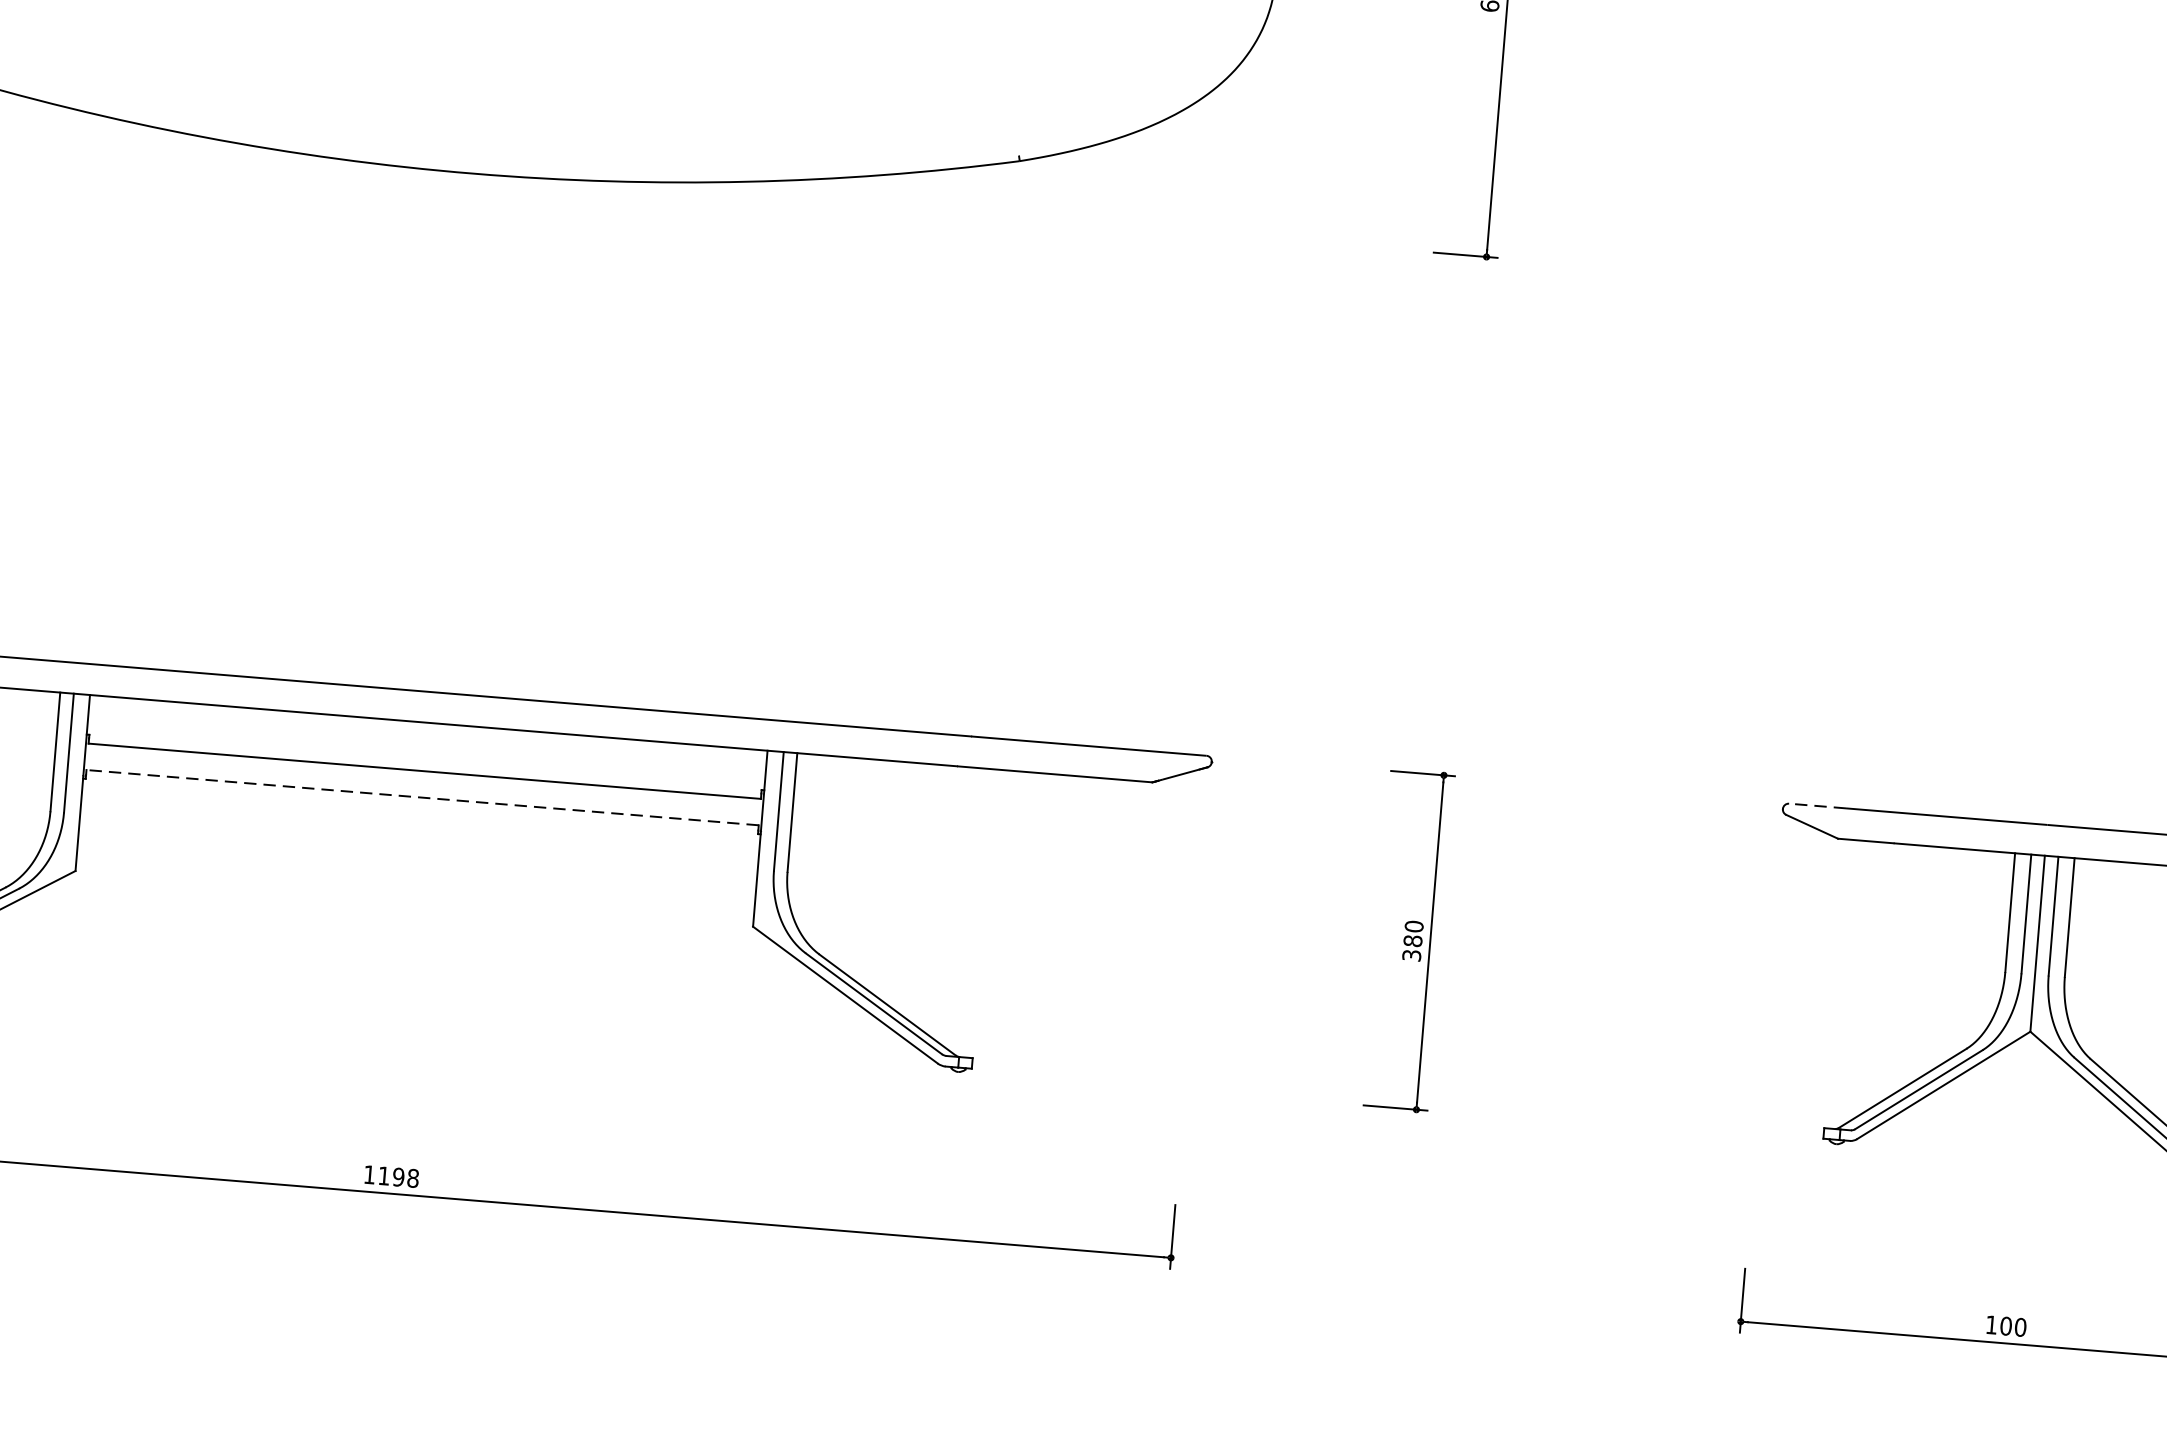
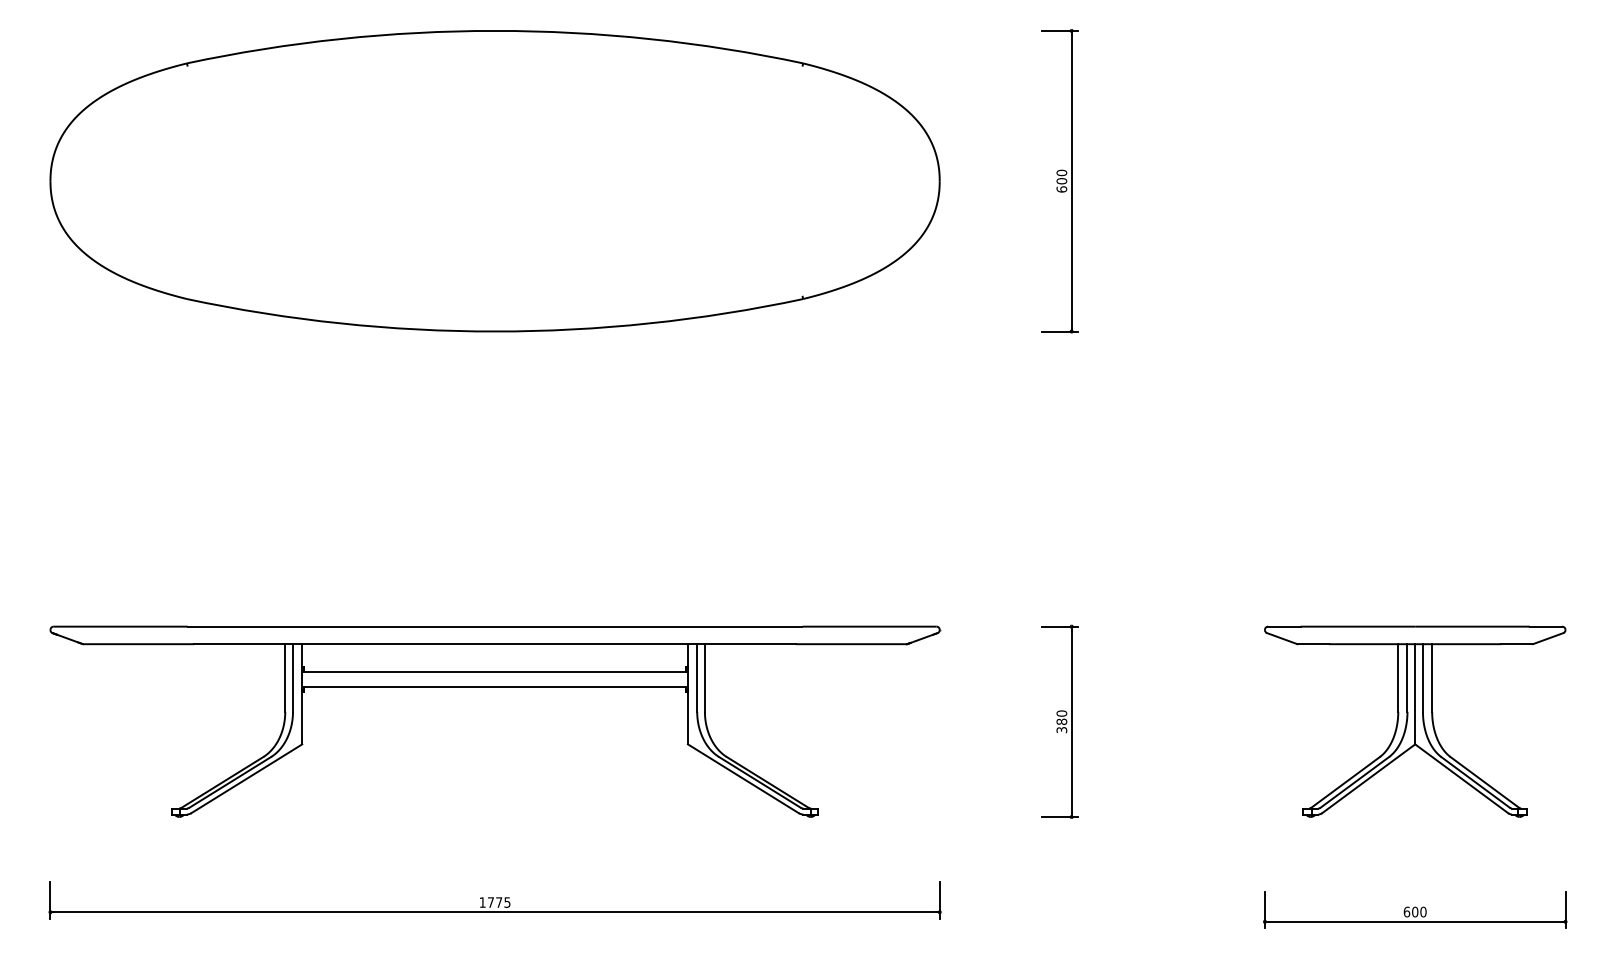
line: (421, 797) -> (494, 686), dashed -> solid
line: (1816, 805) -> (1283, 626), dashed -> solid
text: (399, 1177) -> (499, 902), 1198 -> 1775
text: (1990, 1323) -> (1406, 911), 100 -> 600

